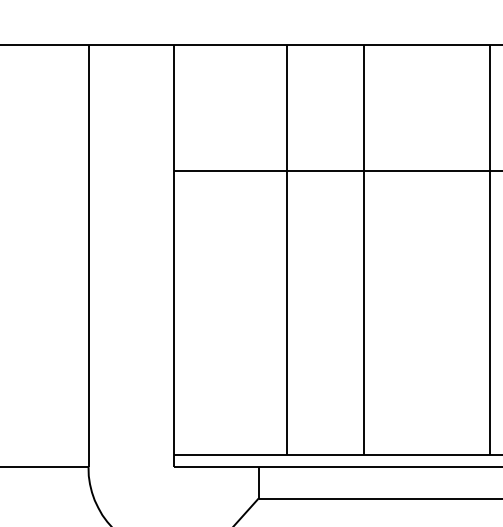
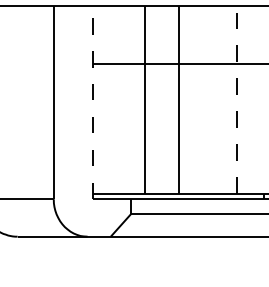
line: (490, 248) -> (237, 99), solid -> dashed
line: (173, 255) -> (92, 102), solid -> dashed

